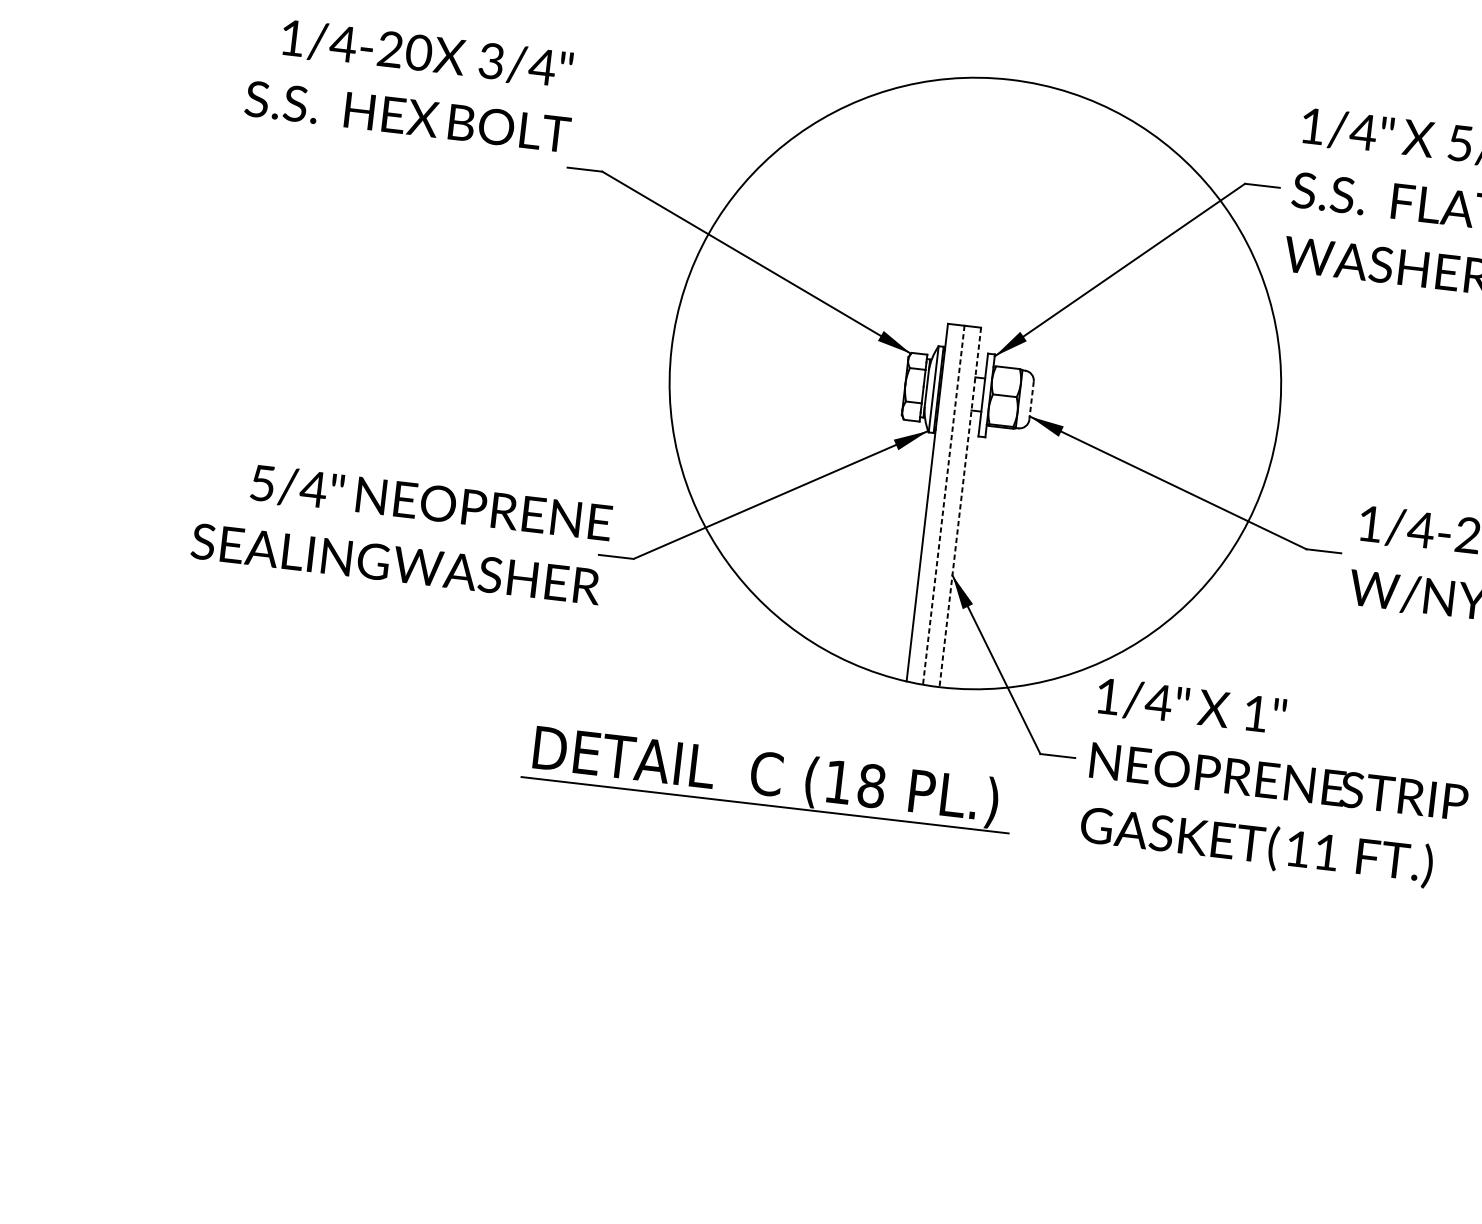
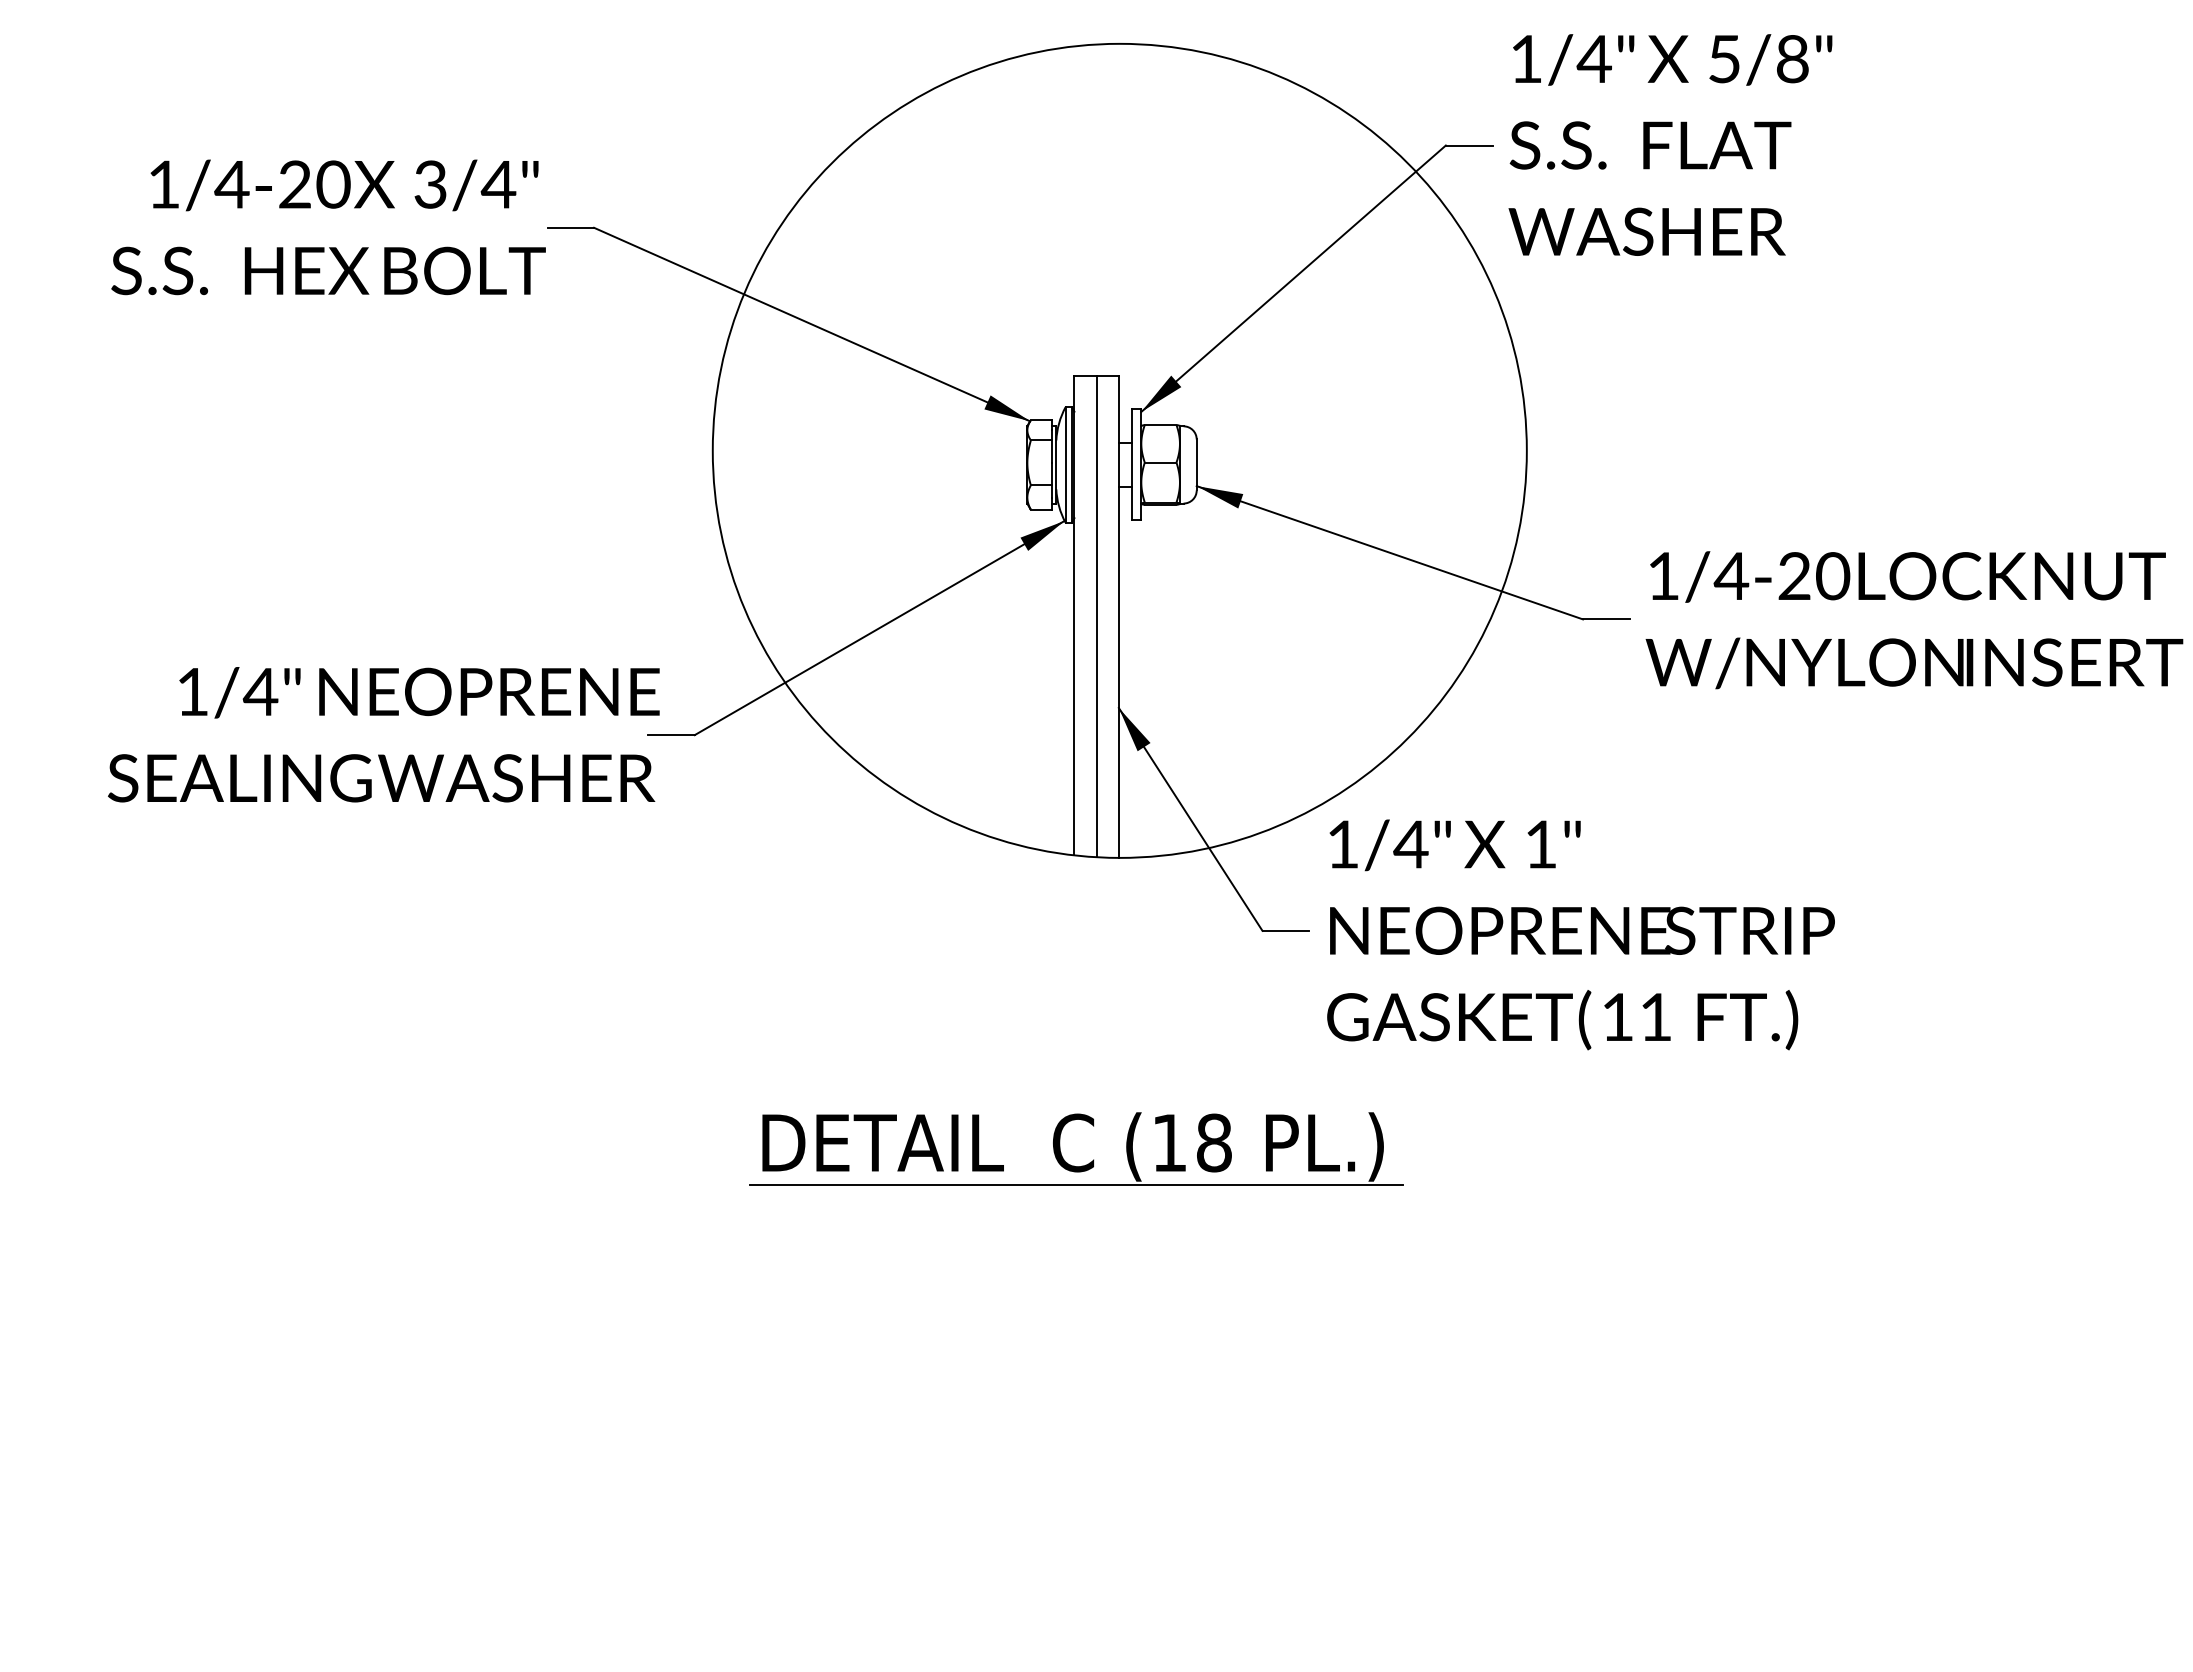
text: (411, 84) -> (328, 227), moved
line: (1031, 401) -> (1196, 465), dashed -> solid
text: (262, 483) -> (192, 692), 5/4" -> 1/4"
line: (943, 505) -> (1096, 616), dashed -> solid
line: (960, 507) -> (1118, 617), dashed -> solid
part: (756, 779) -> (1061, 1152), moved

